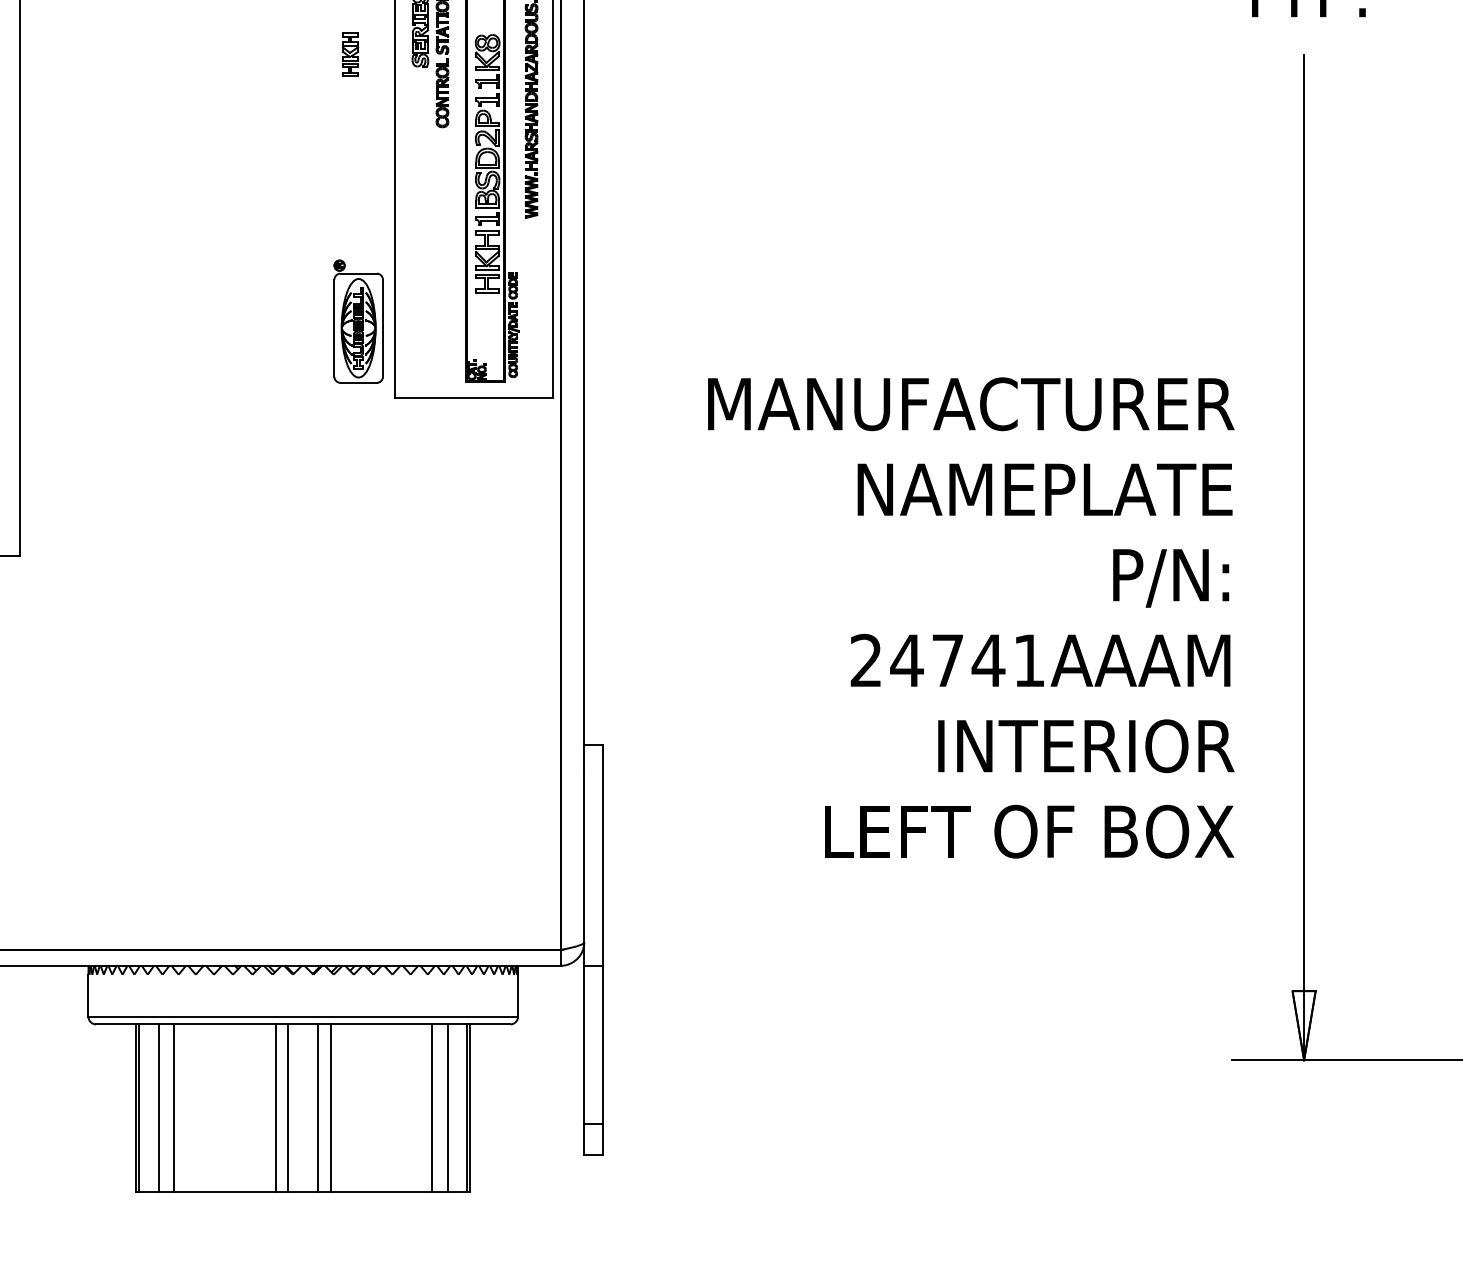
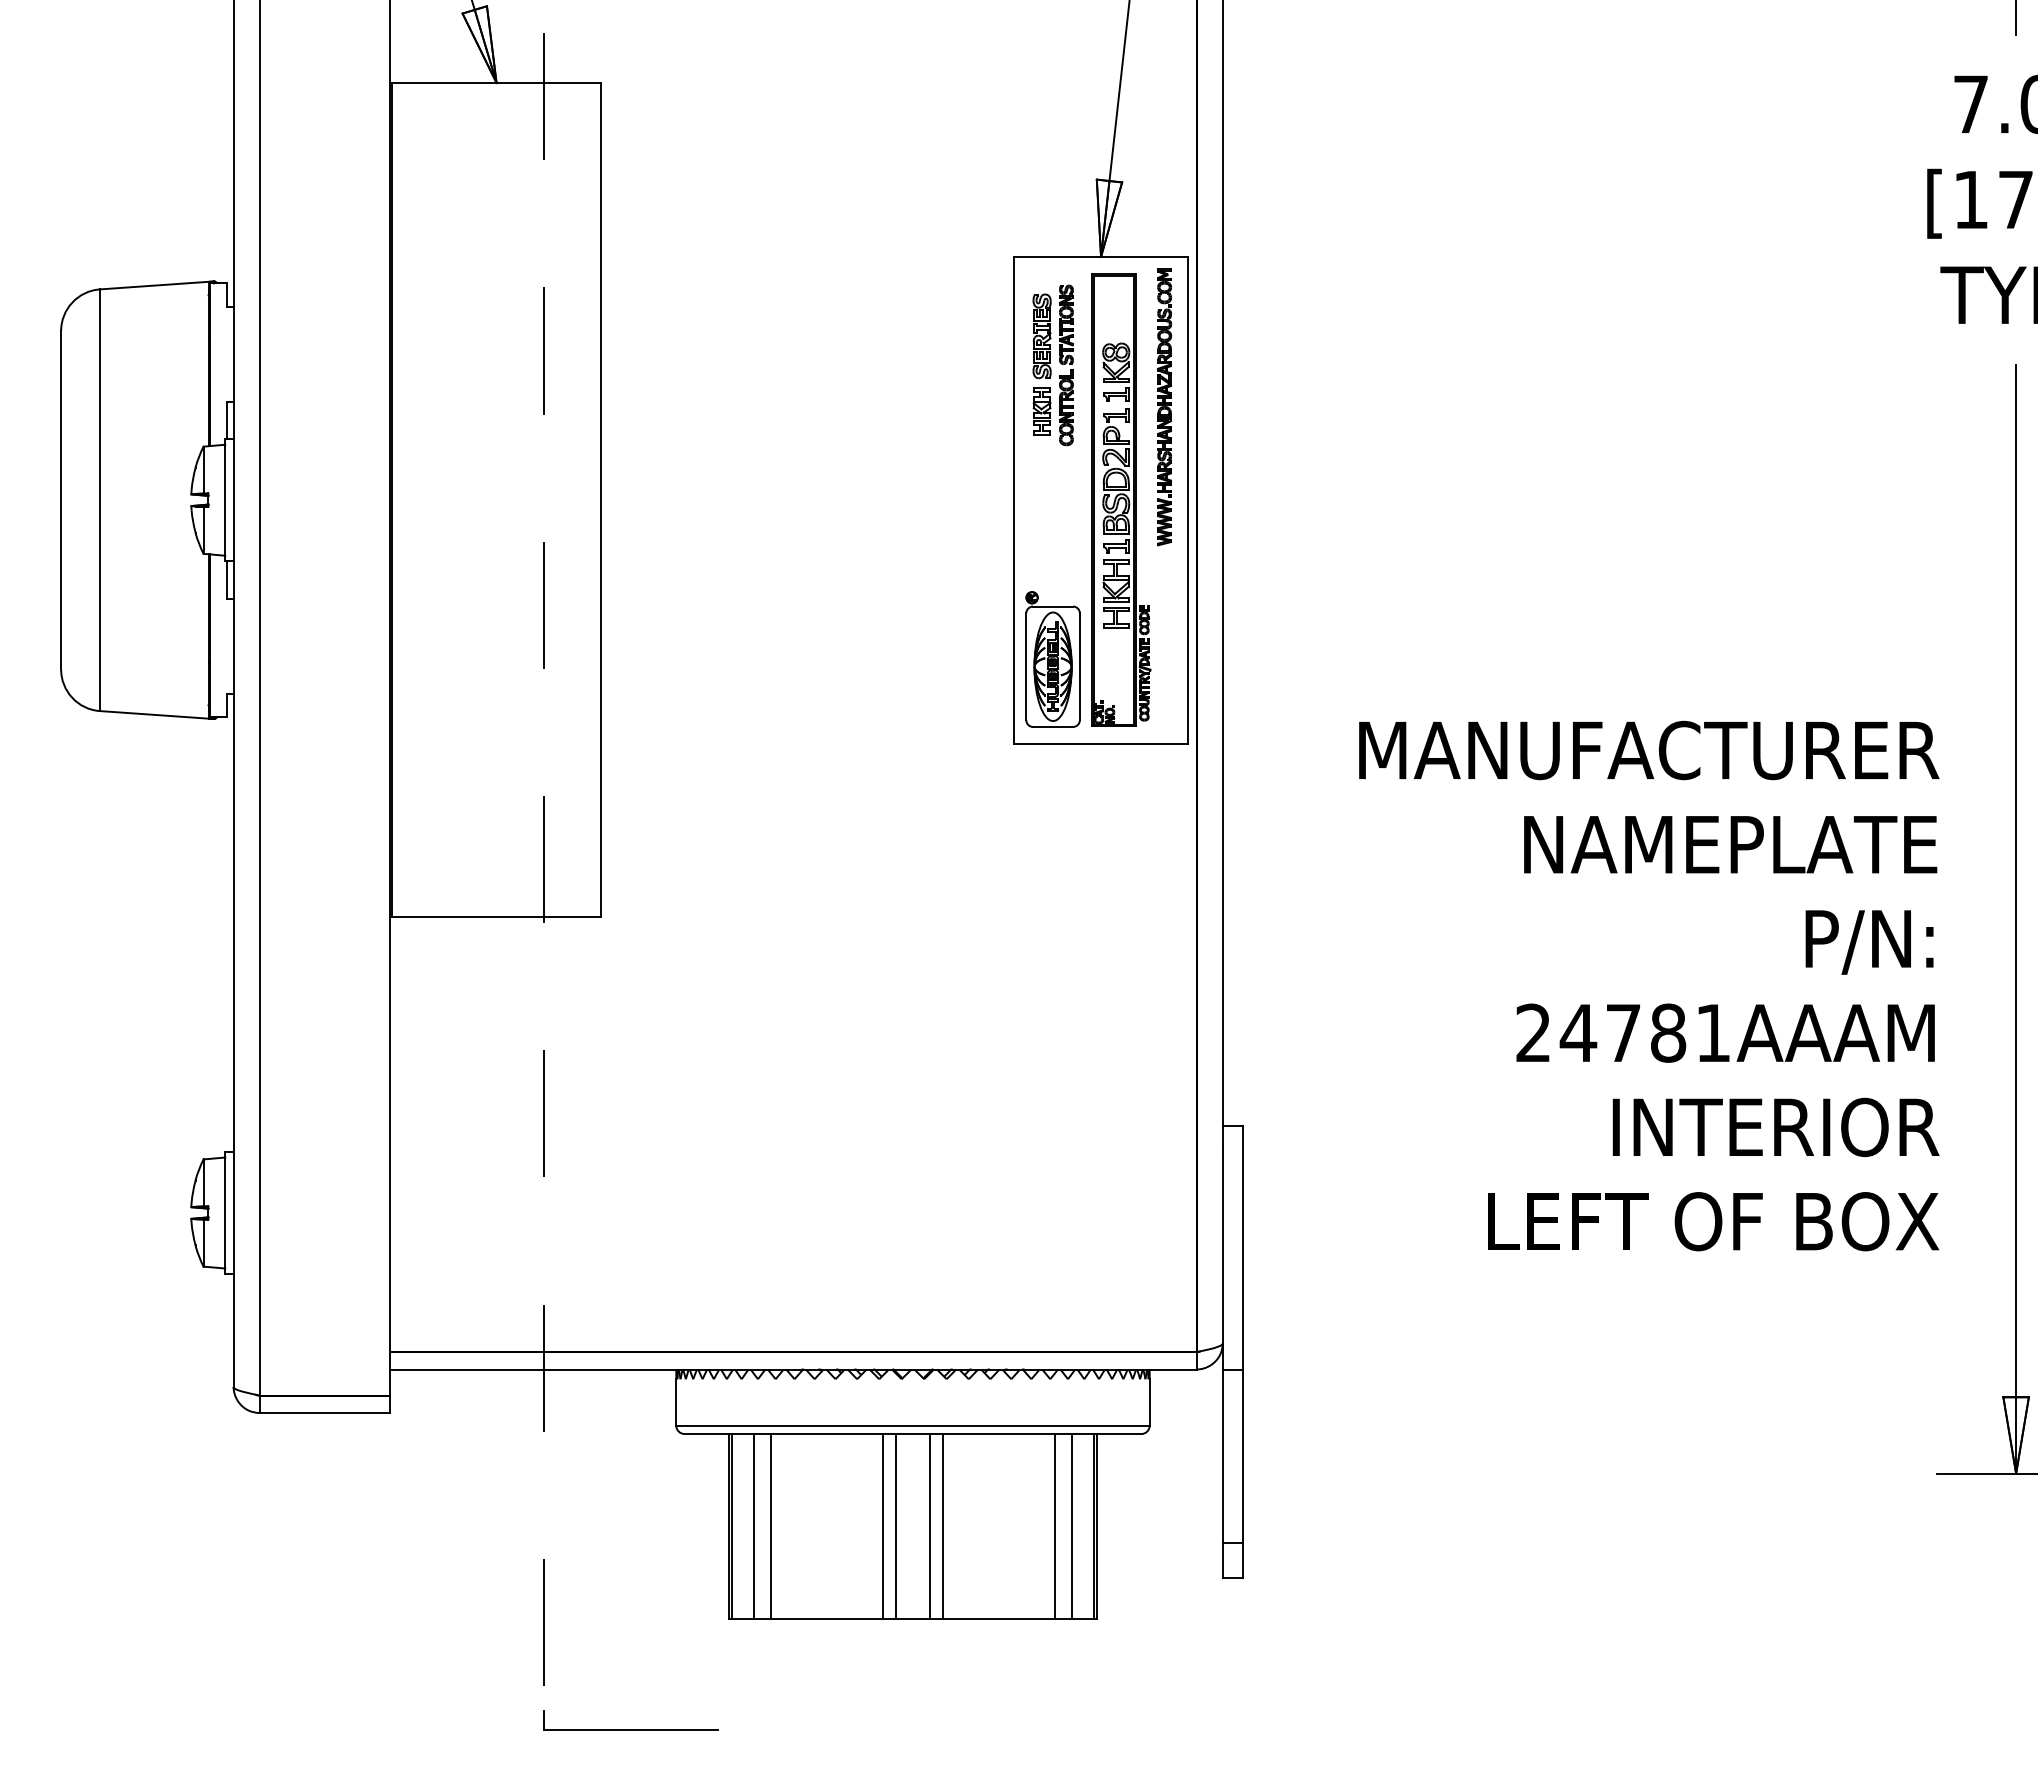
part: (349, 54) -> (1041, 411), moved
part: (358, 321) -> (1052, 659), moved
text: (987, 660) -> (1667, 1032), 24741AAAM -> 24781AAAM

